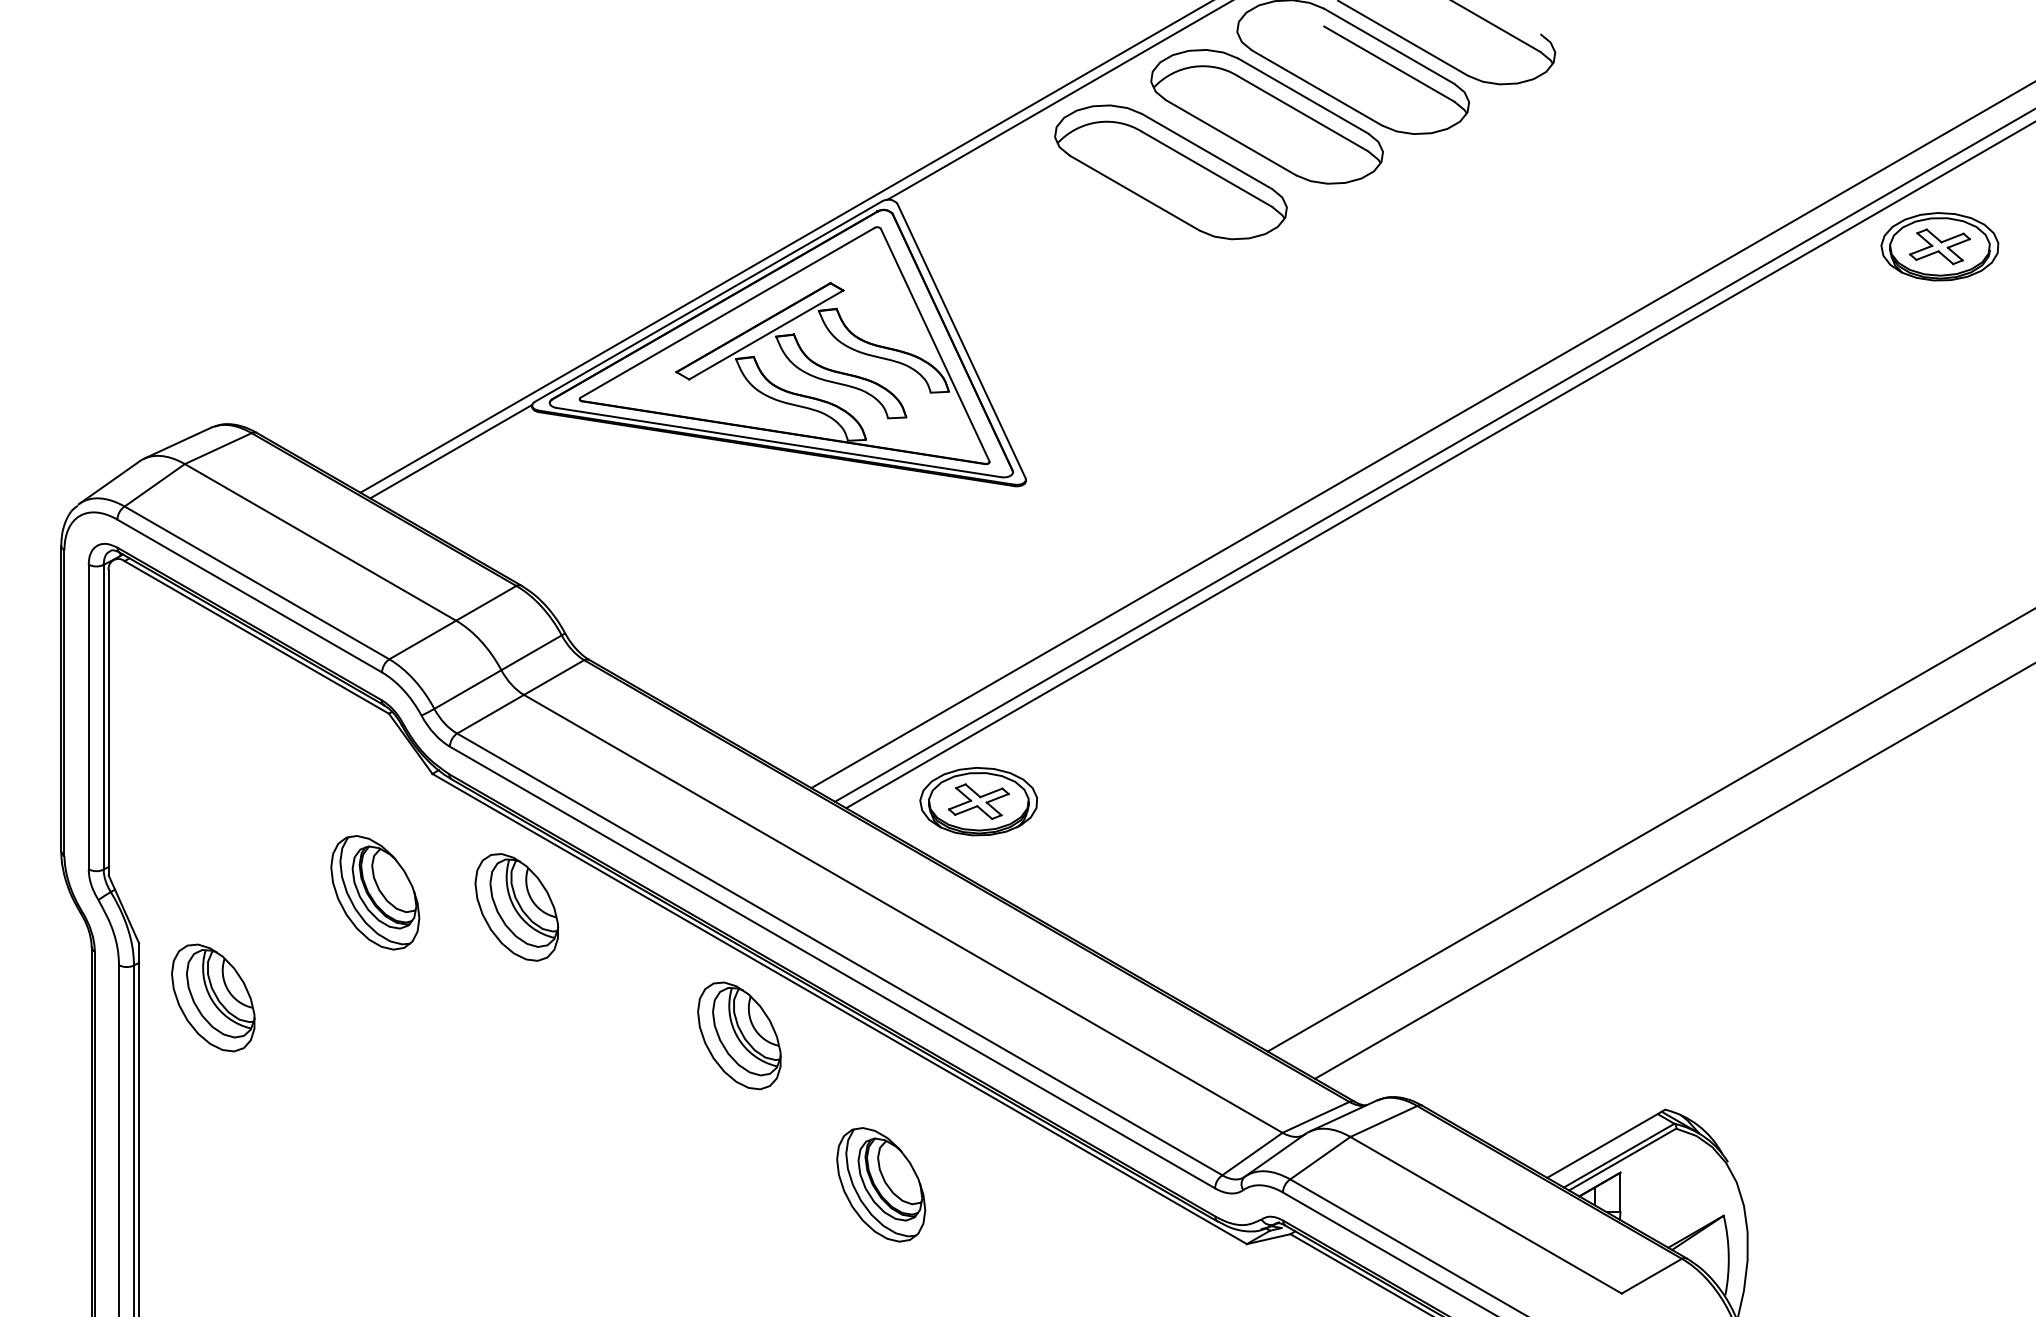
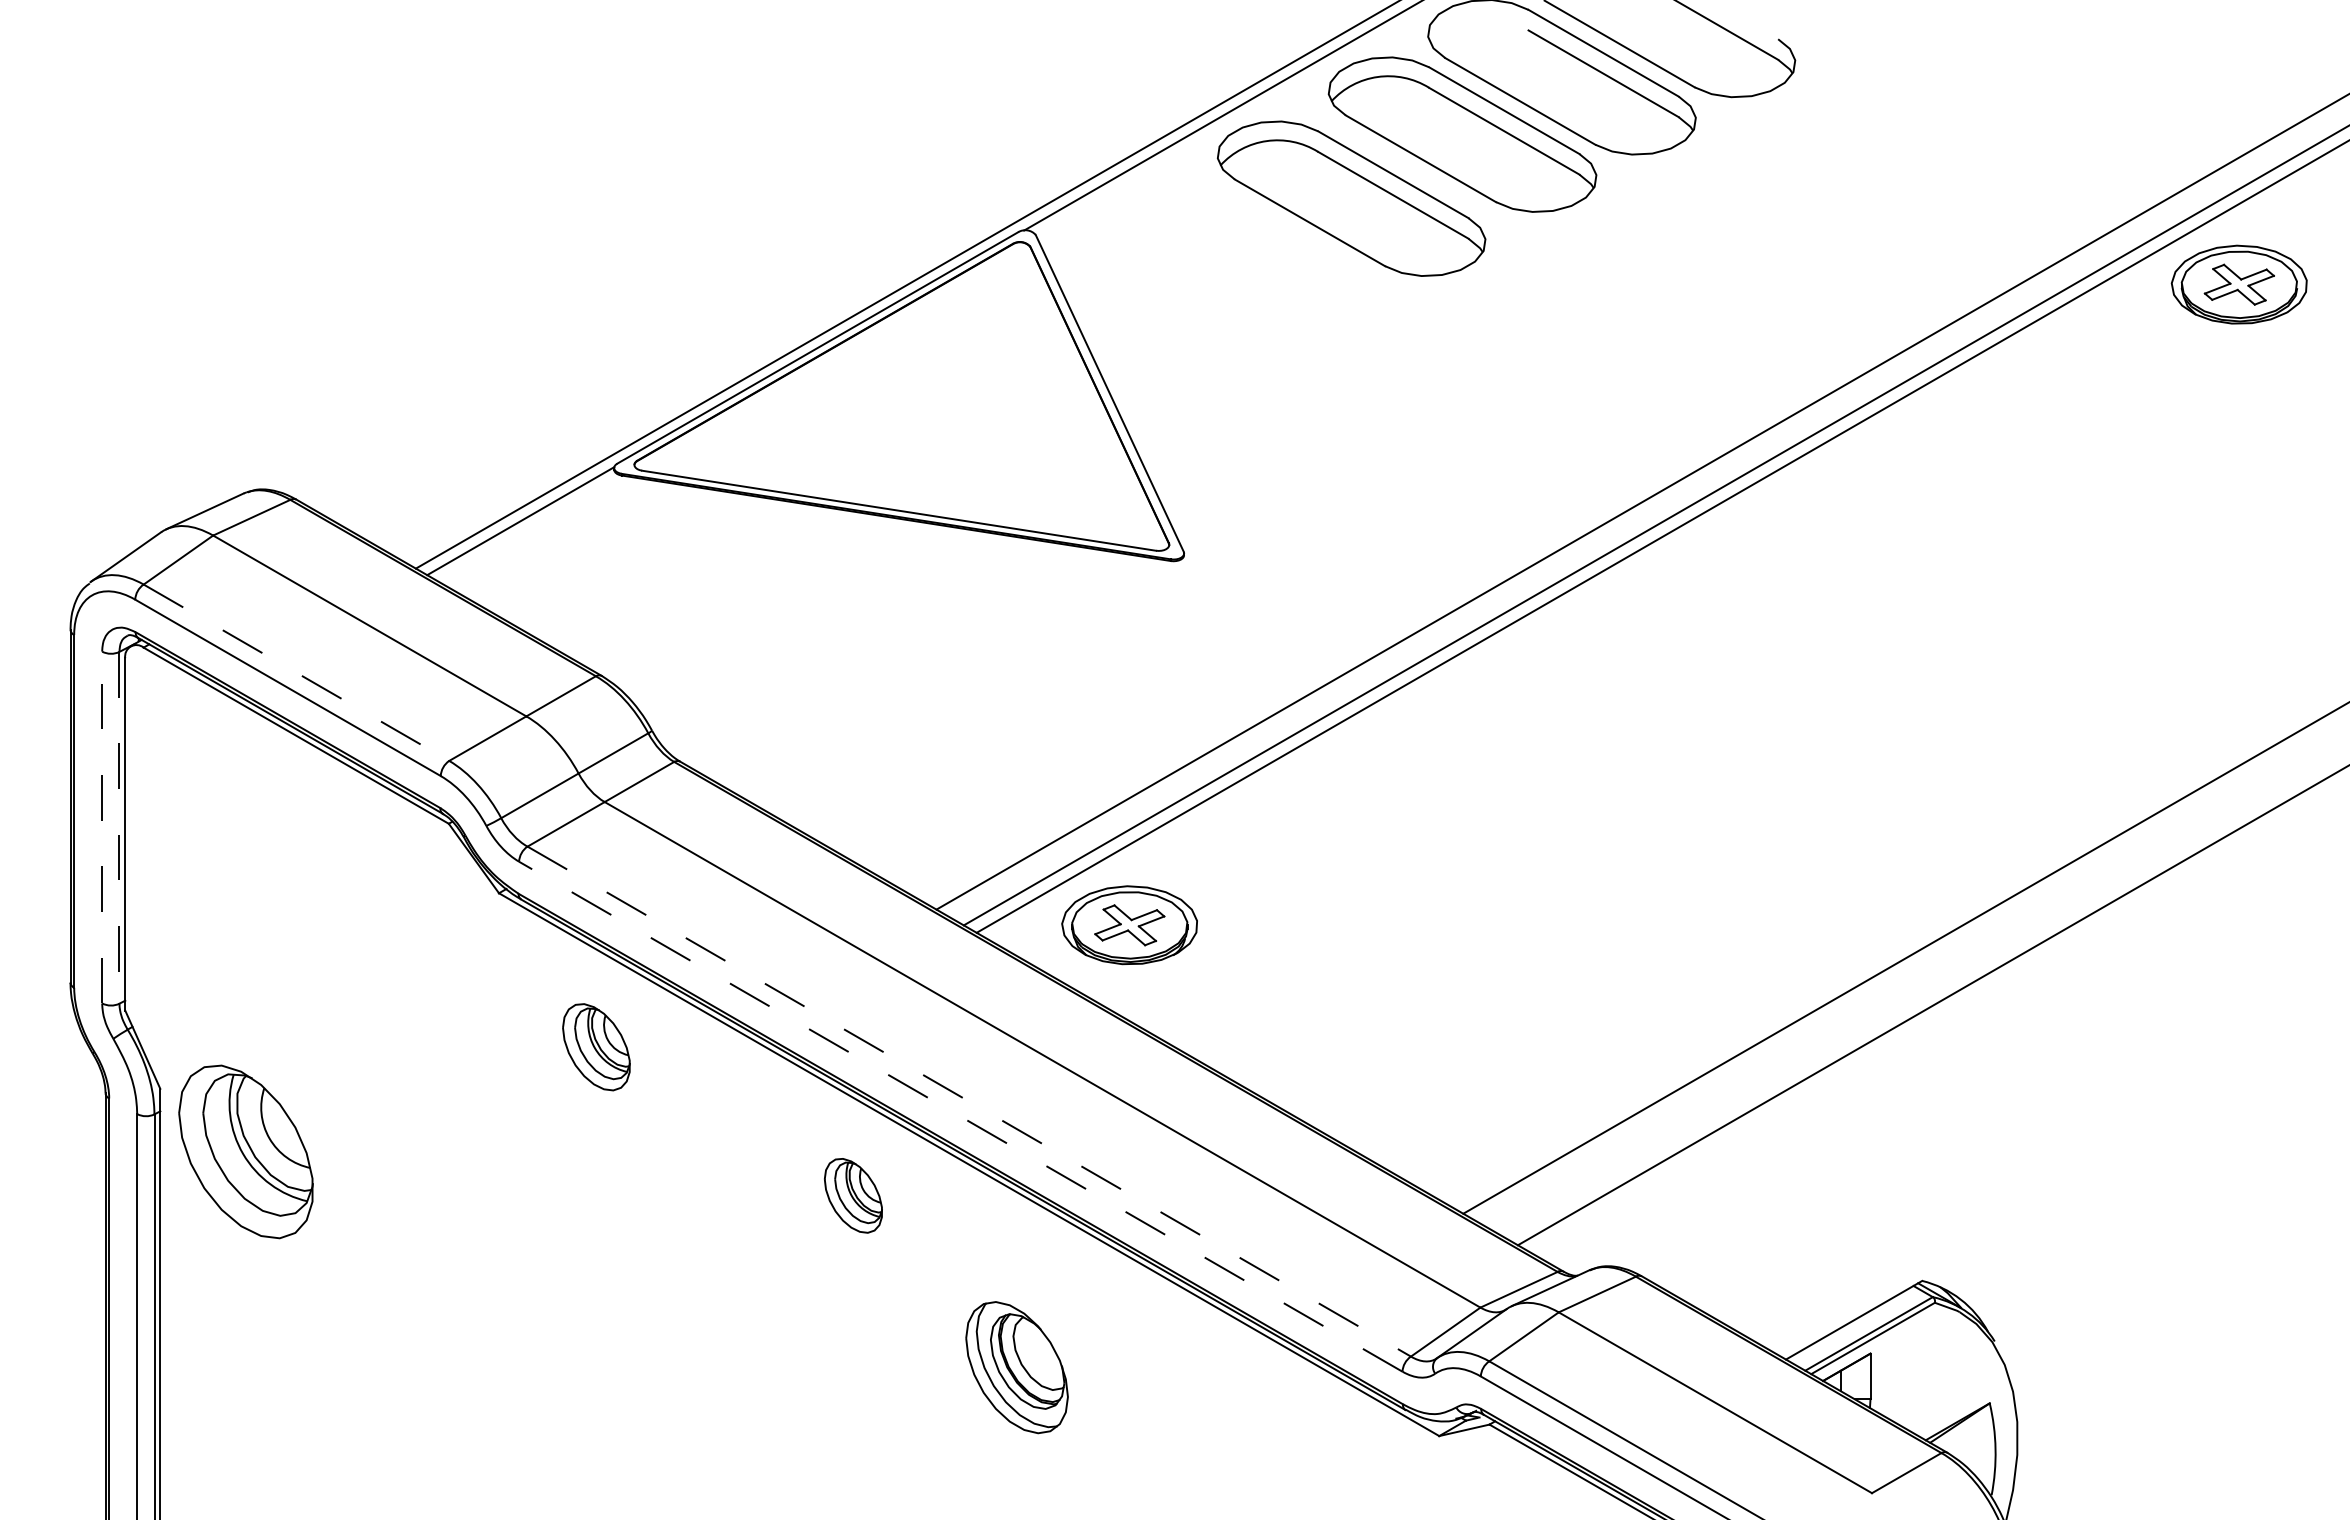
part: (784, 345) -> (905, 398), removed
line: (257, 583) -> (296, 673), solid -> dashed
line: (89, 716) -> (102, 827), solid -> dashed
line: (103, 716) -> (119, 827), solid -> dashed
part: (374, 892) -> (432, 1030), removed
part: (516, 906) -> (596, 1046), size x0.7
line: (839, 954) -> (969, 1101), solid -> dashed
line: (832, 967) -> (960, 1116), solid -> dashed
part: (212, 997) -> (245, 1151), size x1.4
part: (739, 1035) -> (853, 1195), size x0.6

